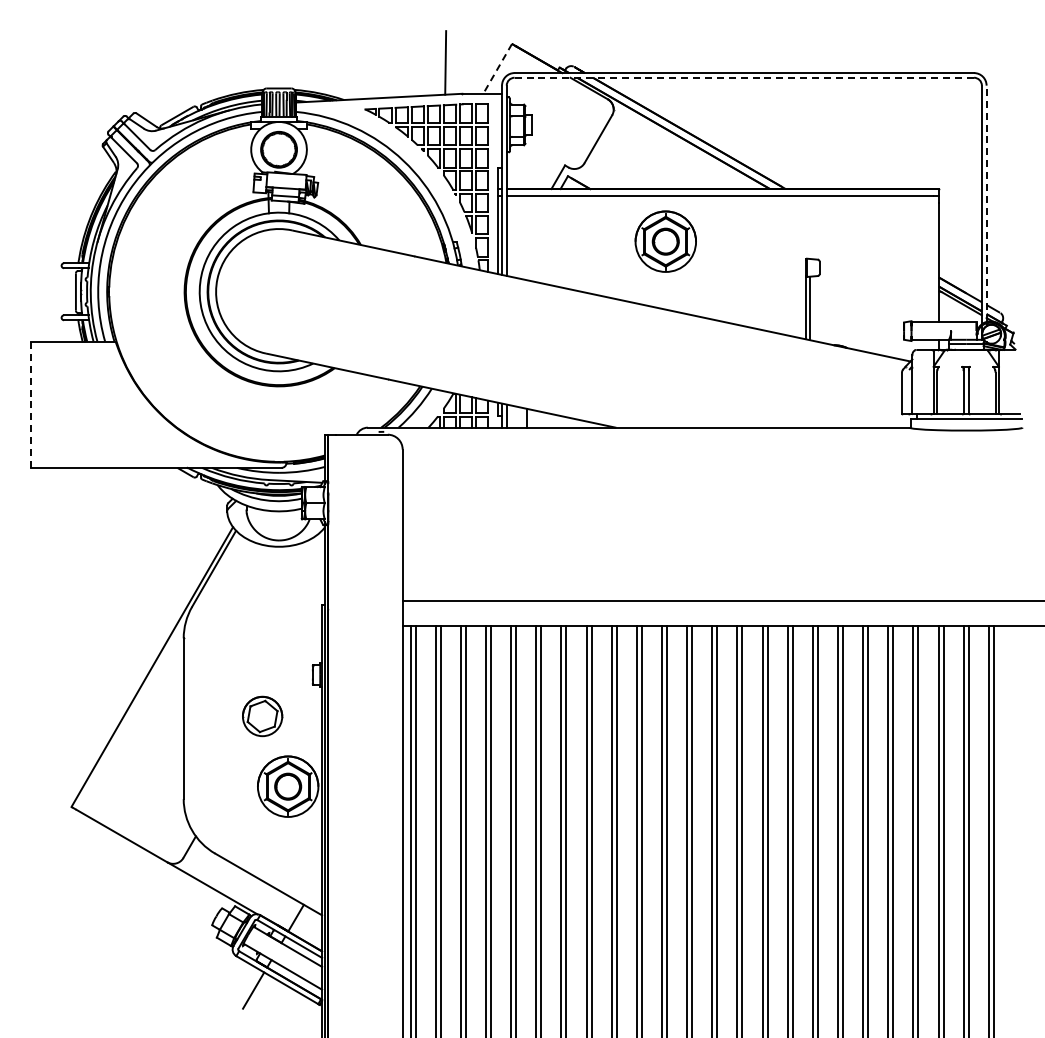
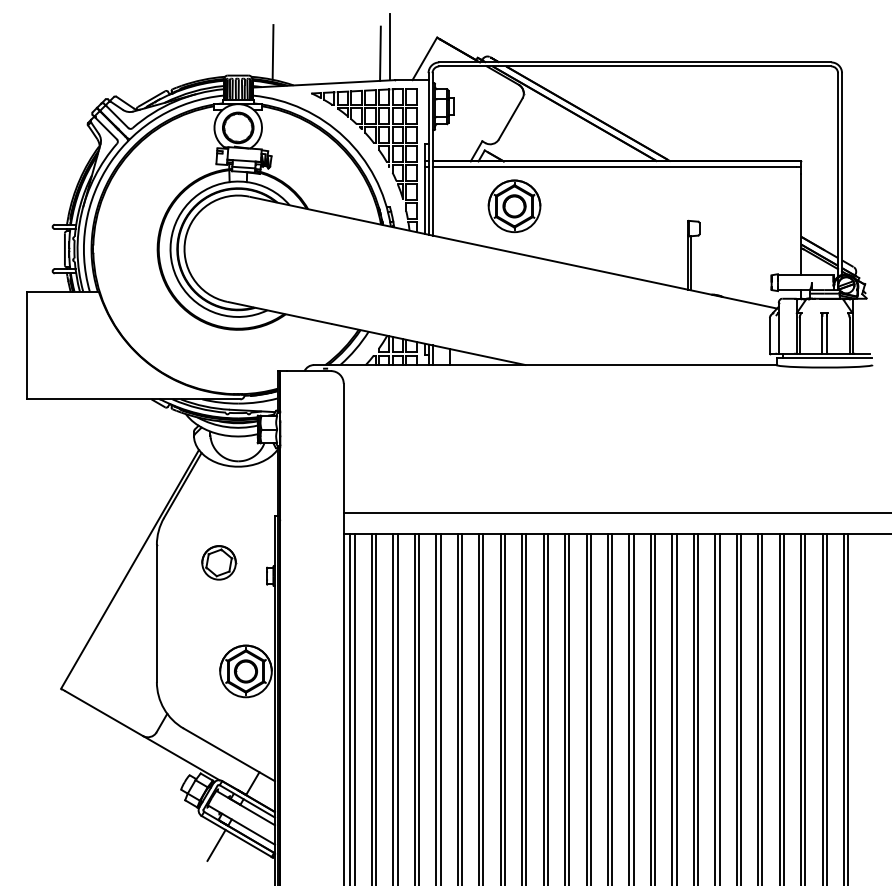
line: (456, 55) -> (389, 47), added
line: (319, 61) -> (272, 52), added
line: (497, 68) -> (424, 58), dashed -> solid
line: (744, 77) -> (635, 66), dashed -> solid
line: (986, 203) -> (841, 173), dashed -> solid
part: (665, 241) -> (514, 206), moved
line: (31, 404) -> (26, 345), dashed -> solid
part: (262, 716) -> (218, 562), moved

